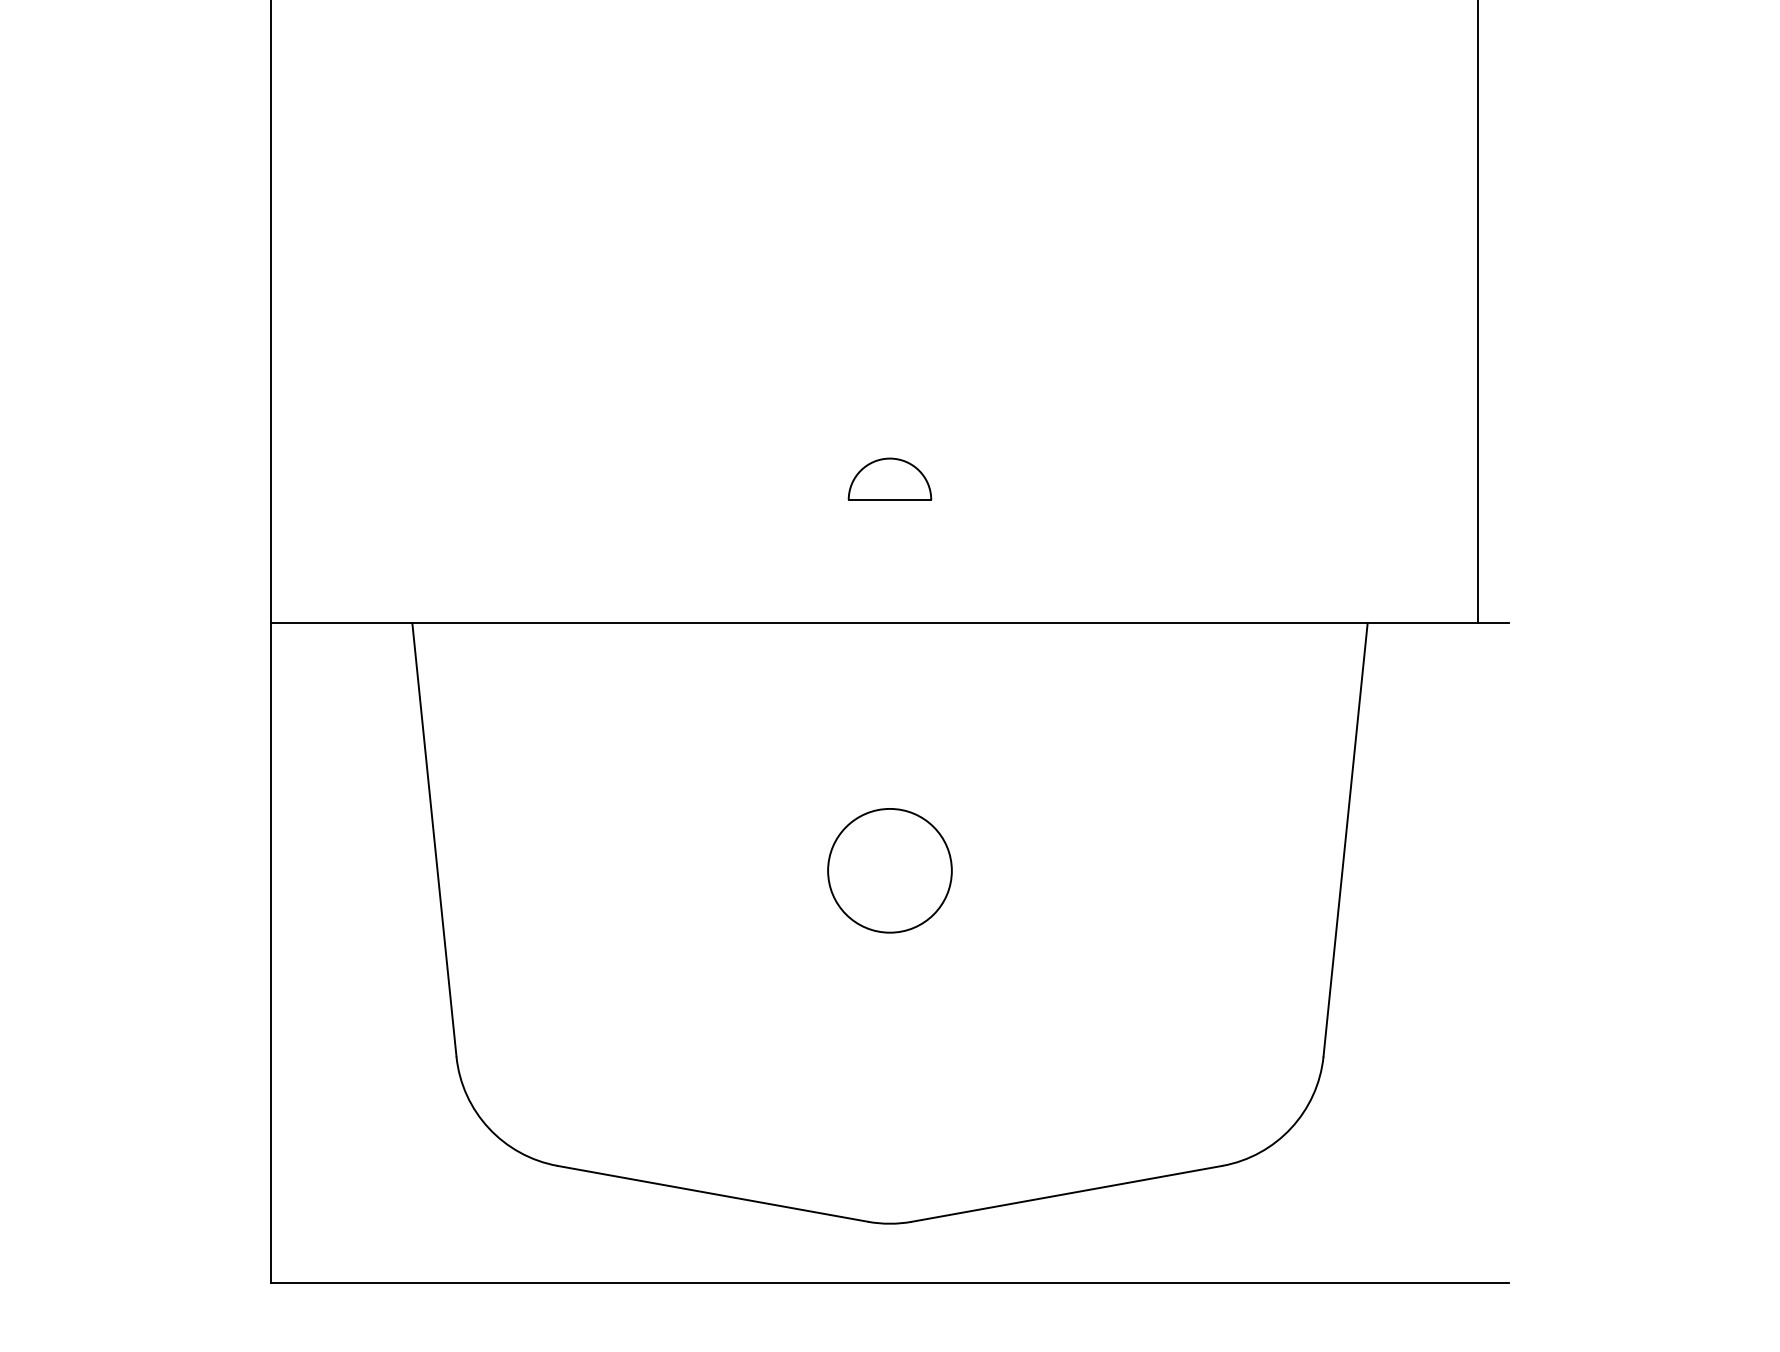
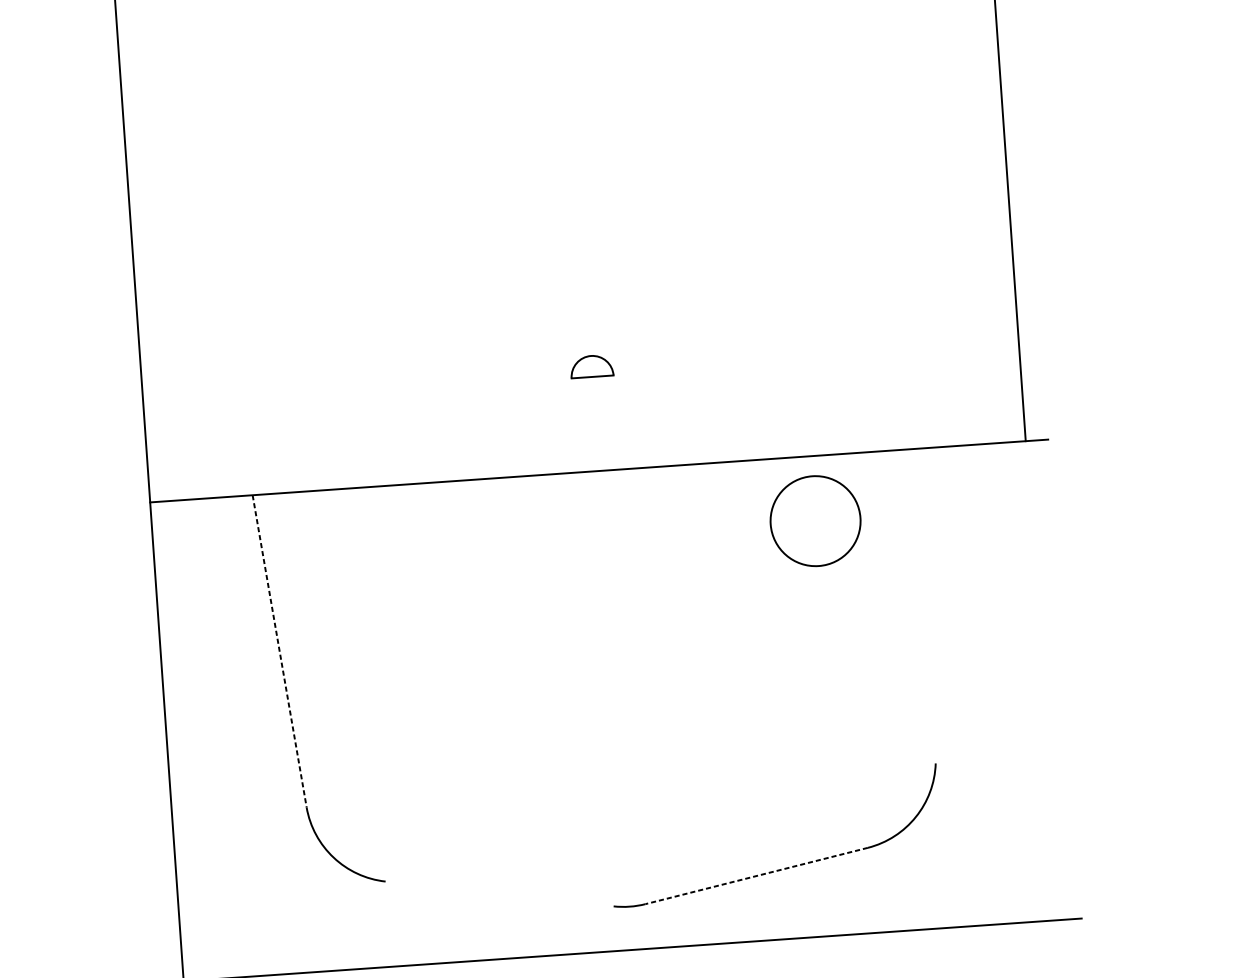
part: (889, 478) -> (591, 366), size x0.7
line: (434, 839) -> (279, 651), solid -> dashed
line: (1345, 839) -> (940, 604), removed
circle: (889, 870) -> (815, 520), moved
line: (712, 1193) -> (499, 893), removed
line: (1067, 1193) -> (756, 875), solid -> dashed

